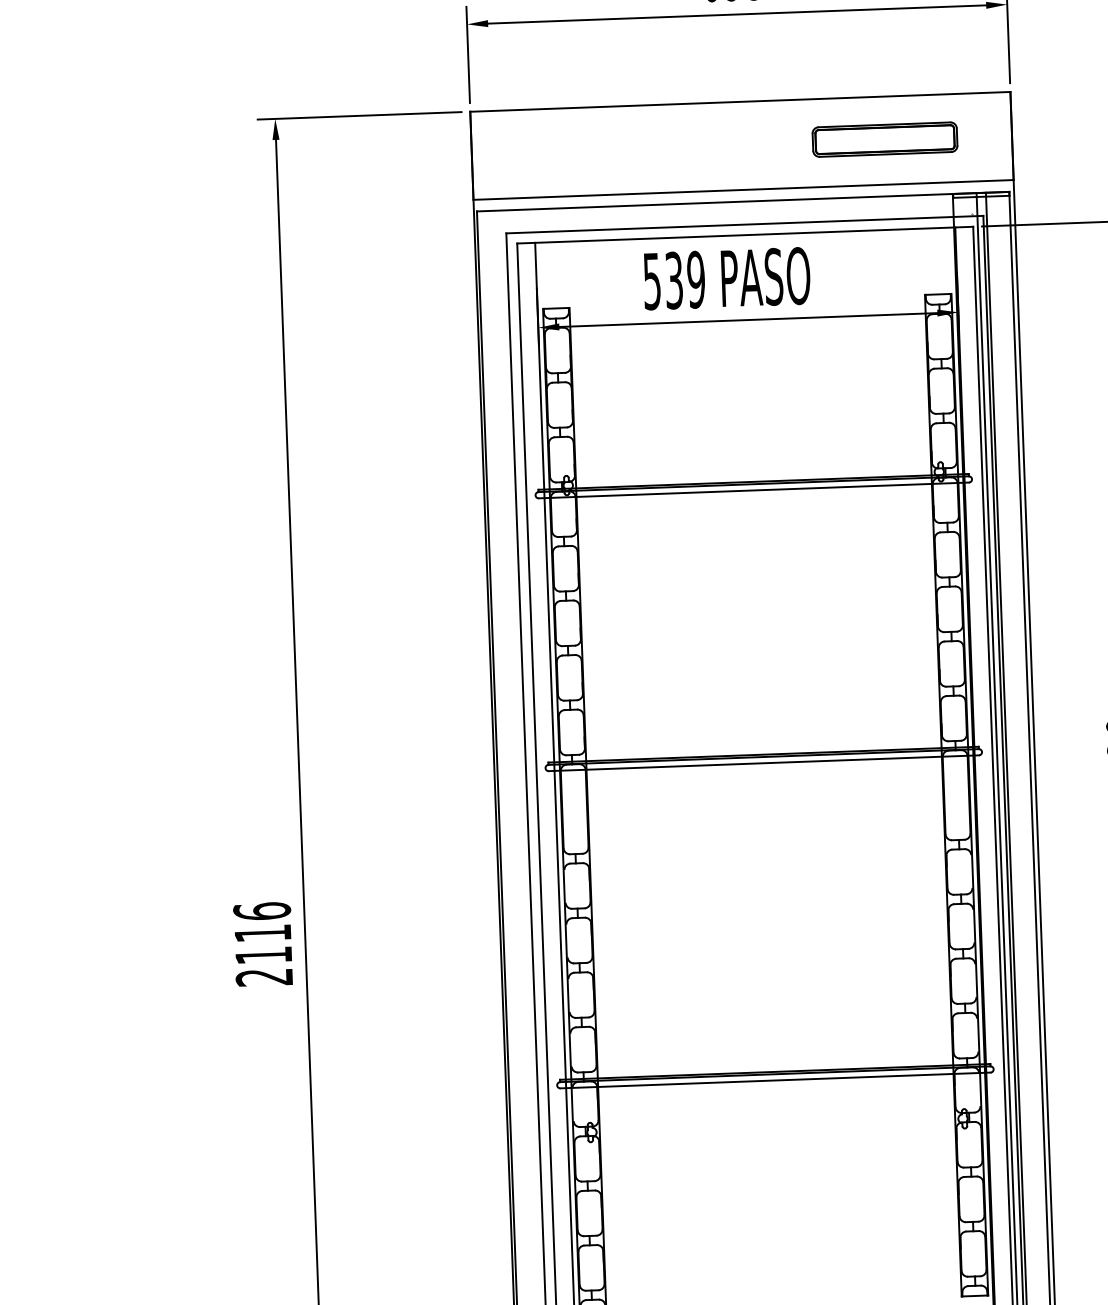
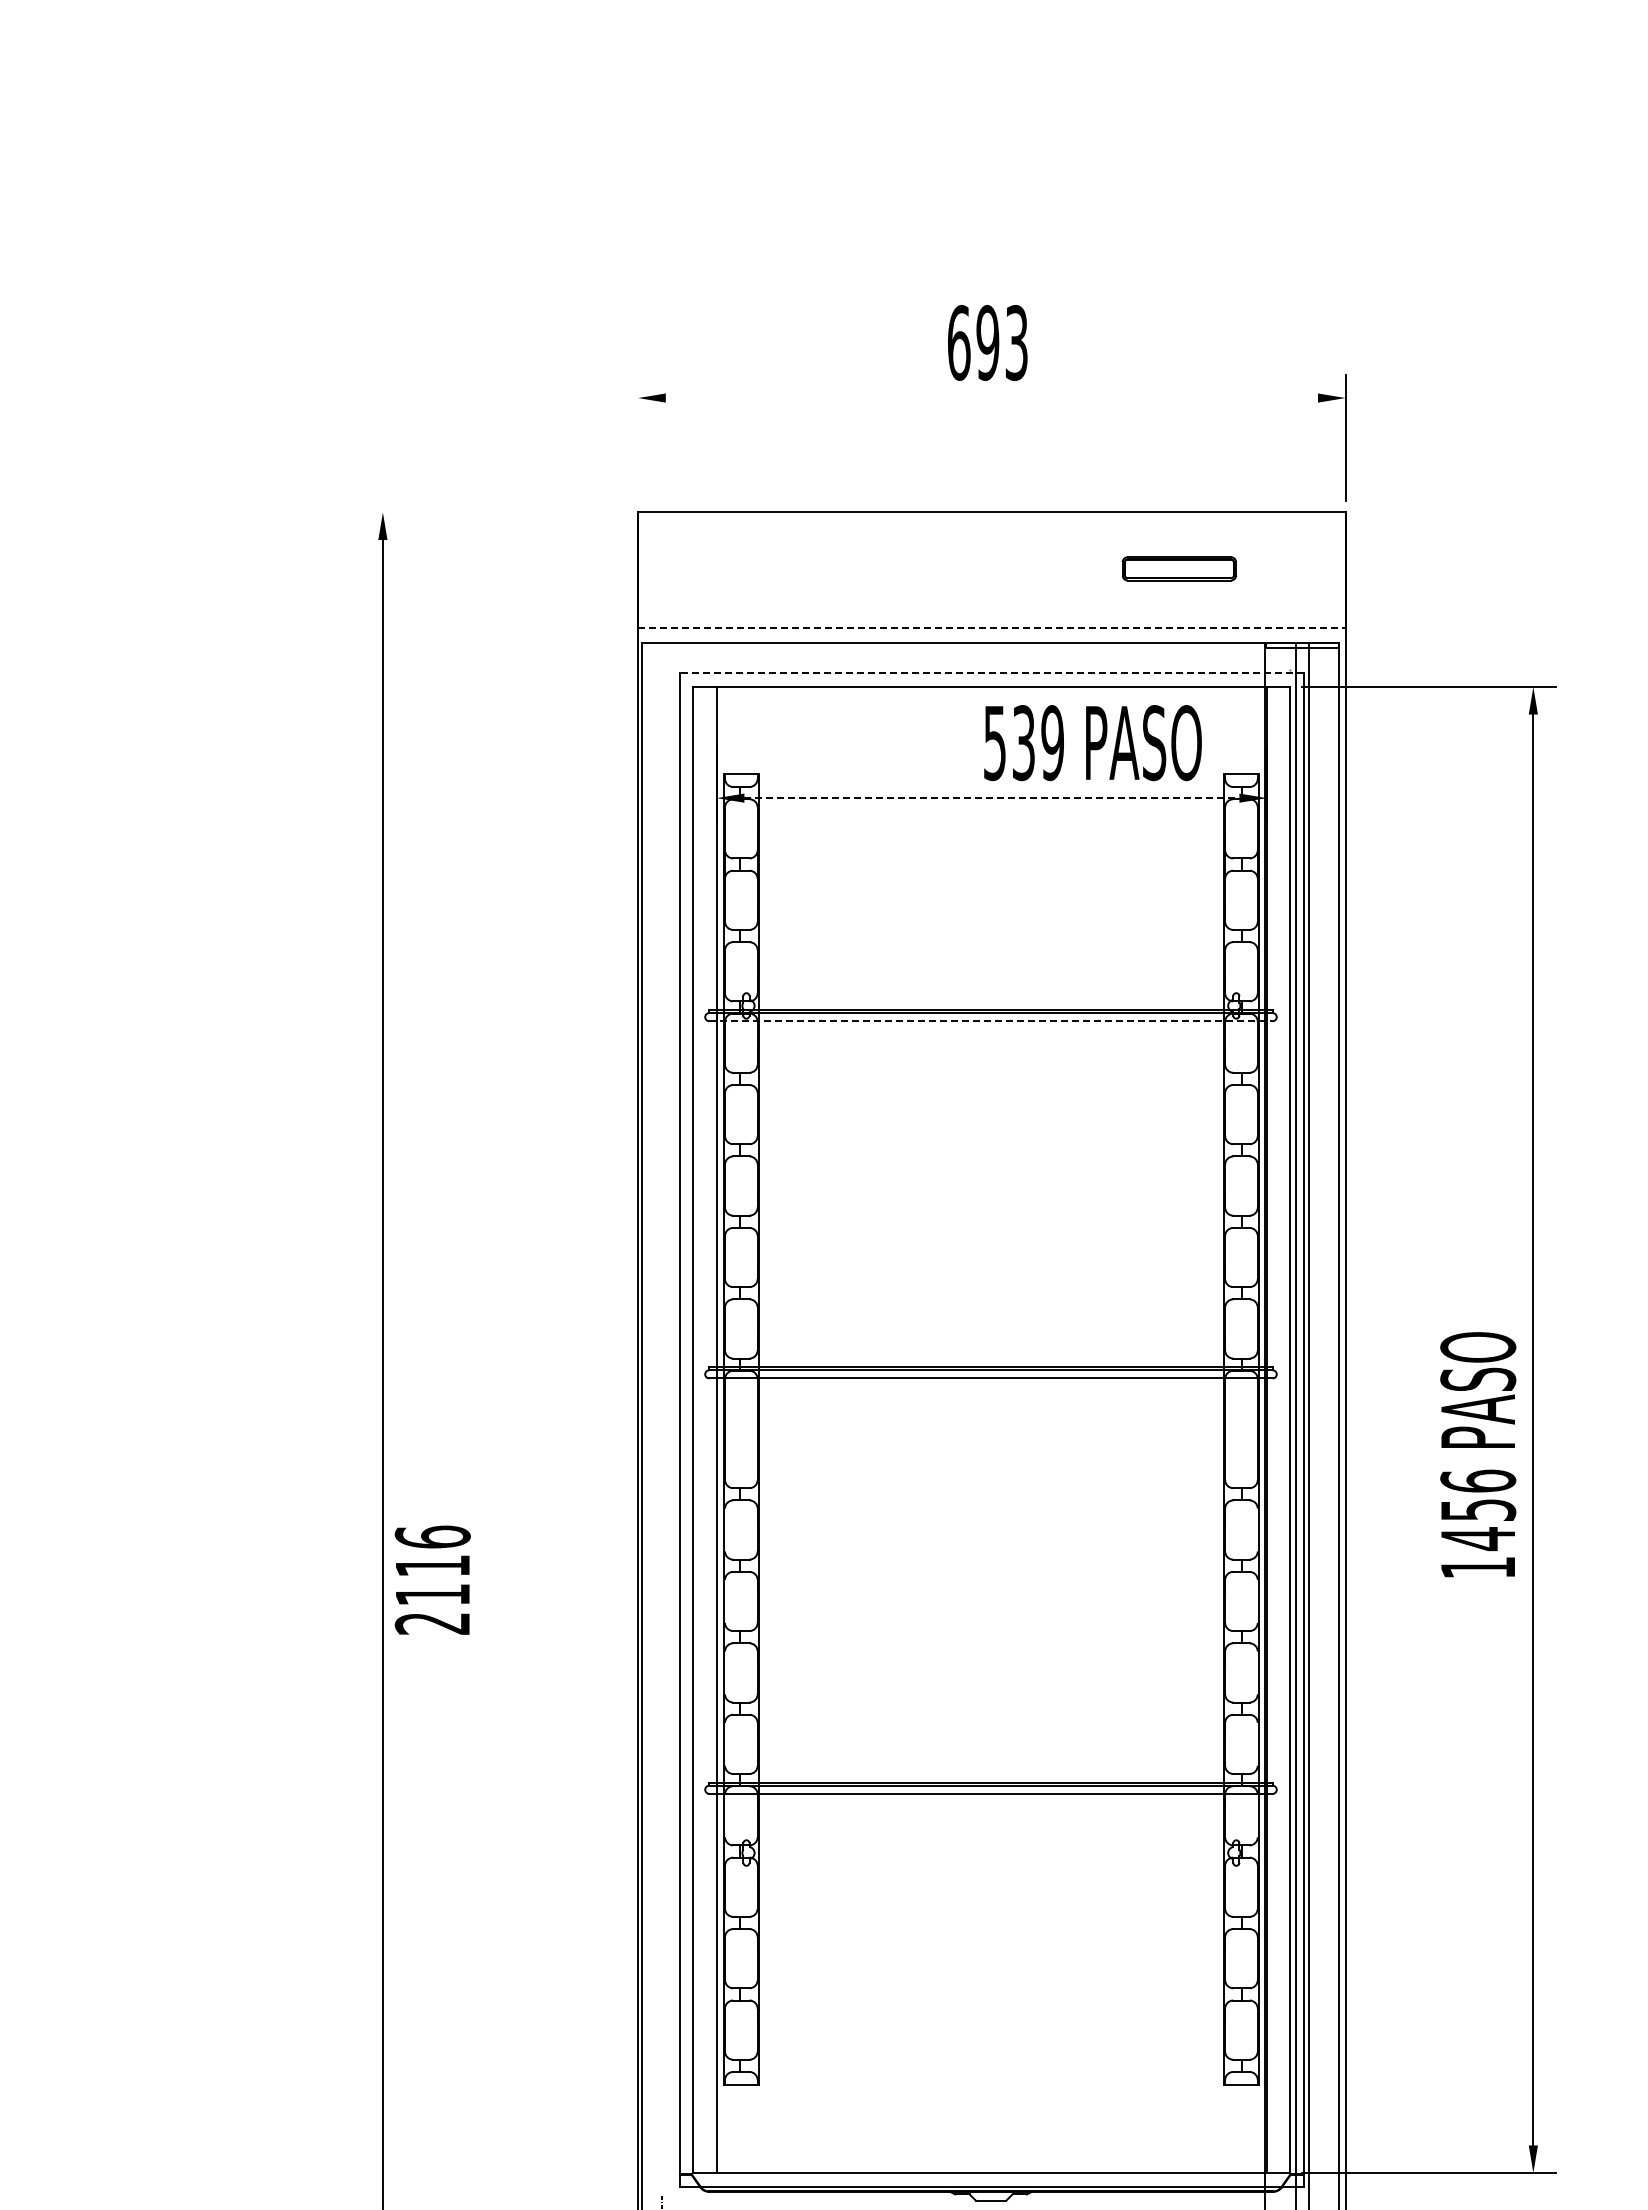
line: (736, 14) -> (991, 398), removed
line: (468, 54) -> (638, 437), removed
line: (358, 115) -> (492, 512), removed
part: (885, 139) -> (1179, 568), size x0.6
line: (743, 189) -> (991, 627), solid -> dashed
line: (744, 224) -> (991, 673), solid -> dashed
text: (726, 279) -> (1092, 743), moved
line: (748, 320) -> (992, 798), solid -> dashed
line: (753, 490) -> (990, 1021), solid -> dashed
text: (263, 943) -> (432, 1579), moved

